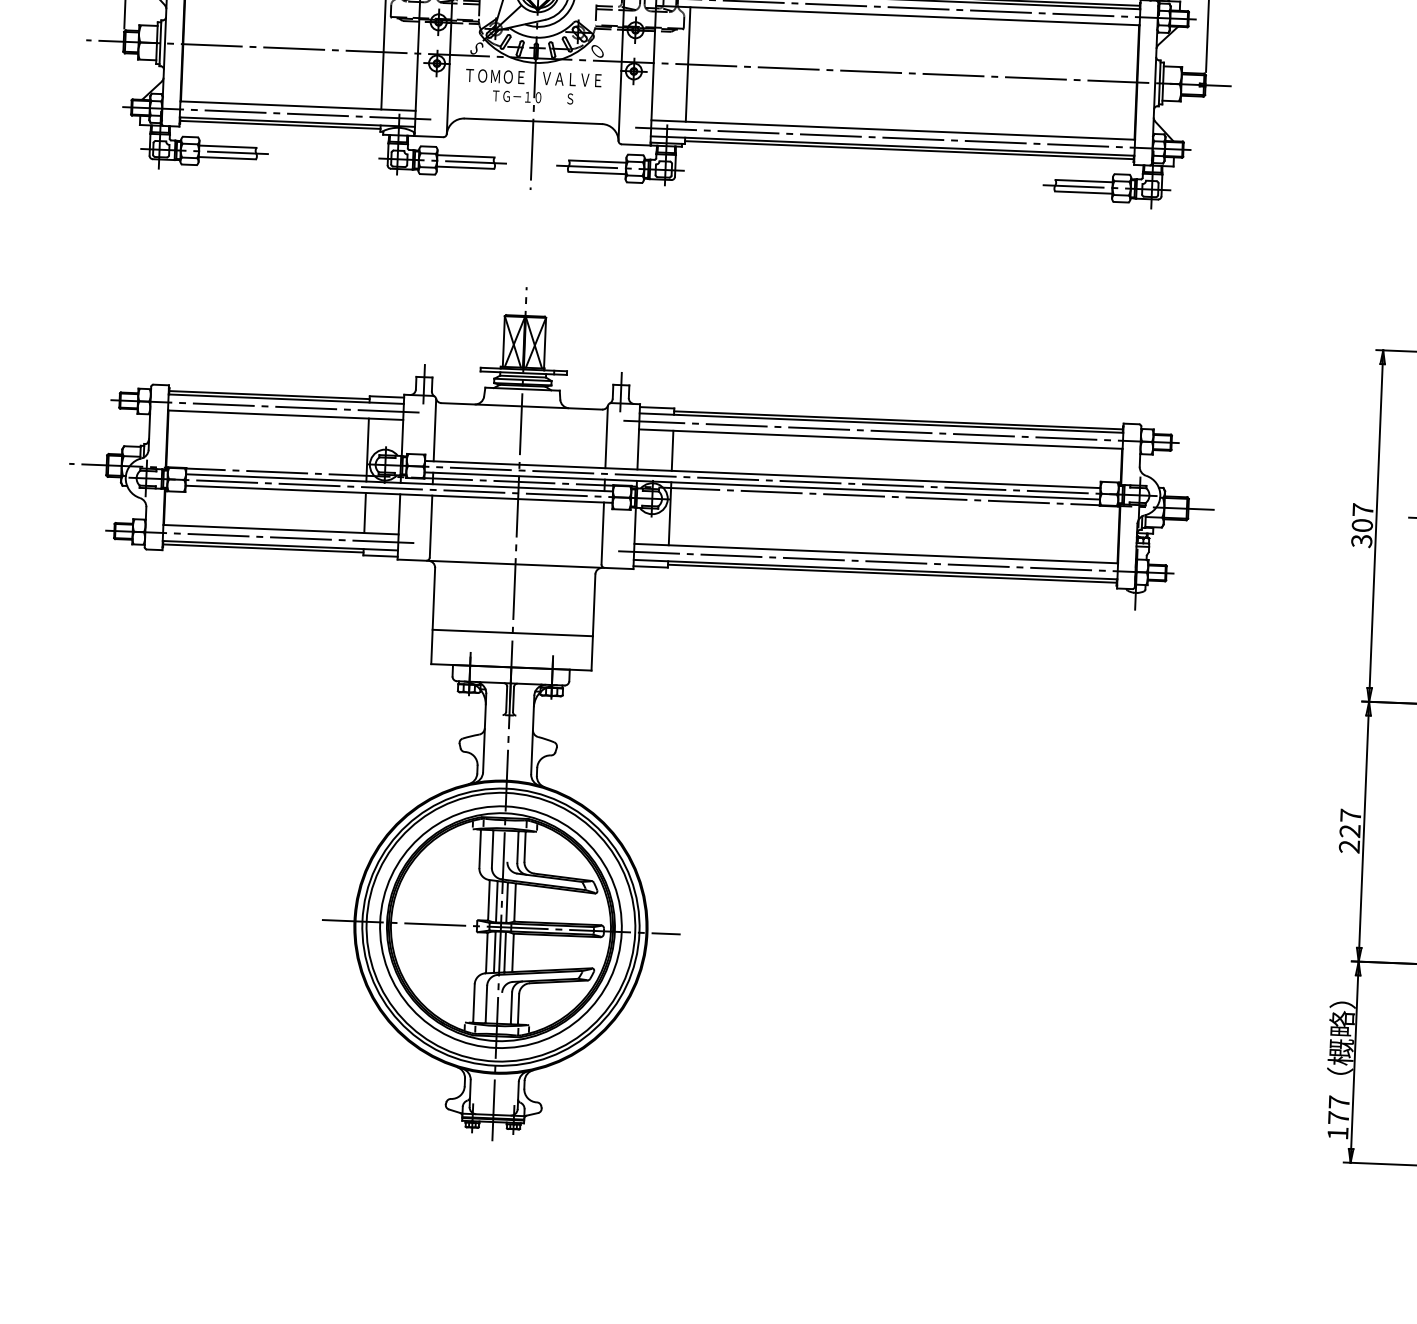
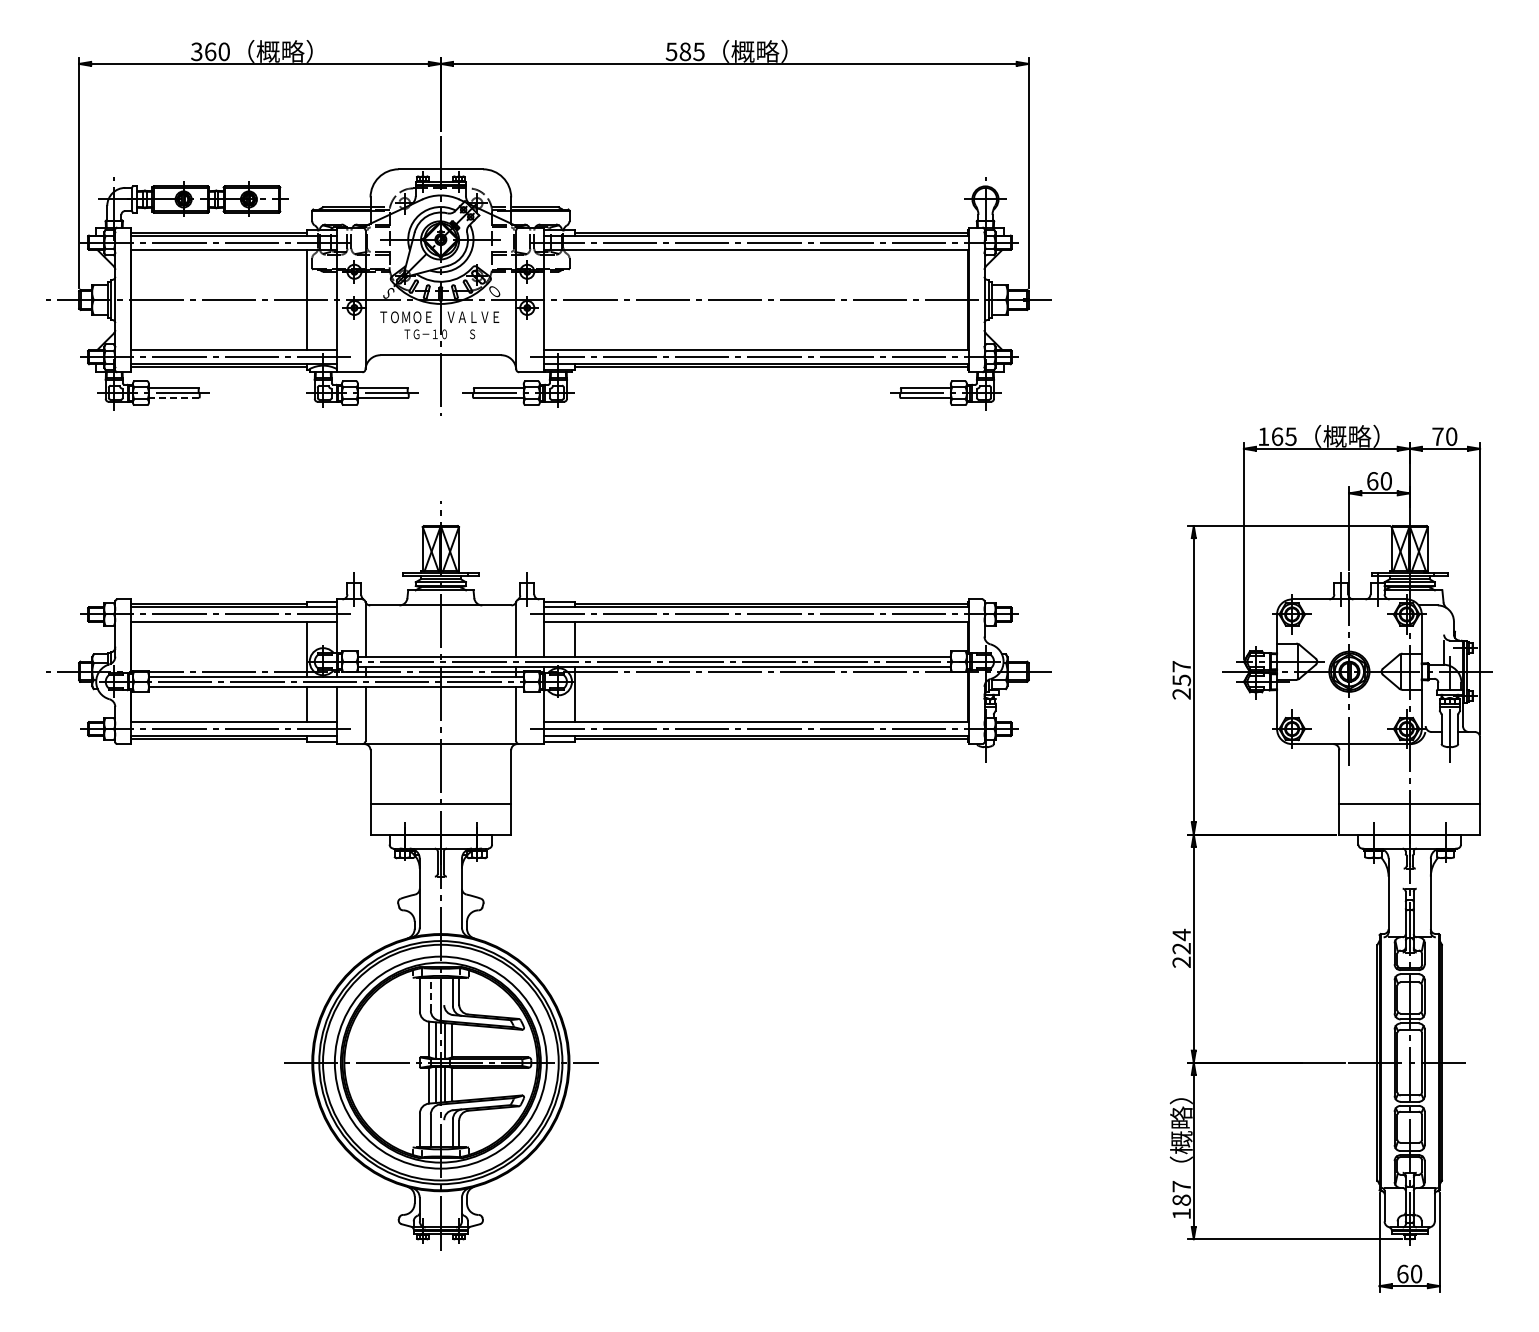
line: (688, 63) -> (574, 299), removed
line: (226, 158) -> (173, 398), solid -> dashed
text: (1361, 532) -> (1181, 686), 307 -> 257
text: (1350, 815) -> (1181, 934), 227 -> 224
line: (492, 849) -> (430, 994), solid -> dashed
text: (1338, 1116) -> (1181, 1199), 177 -> 187

